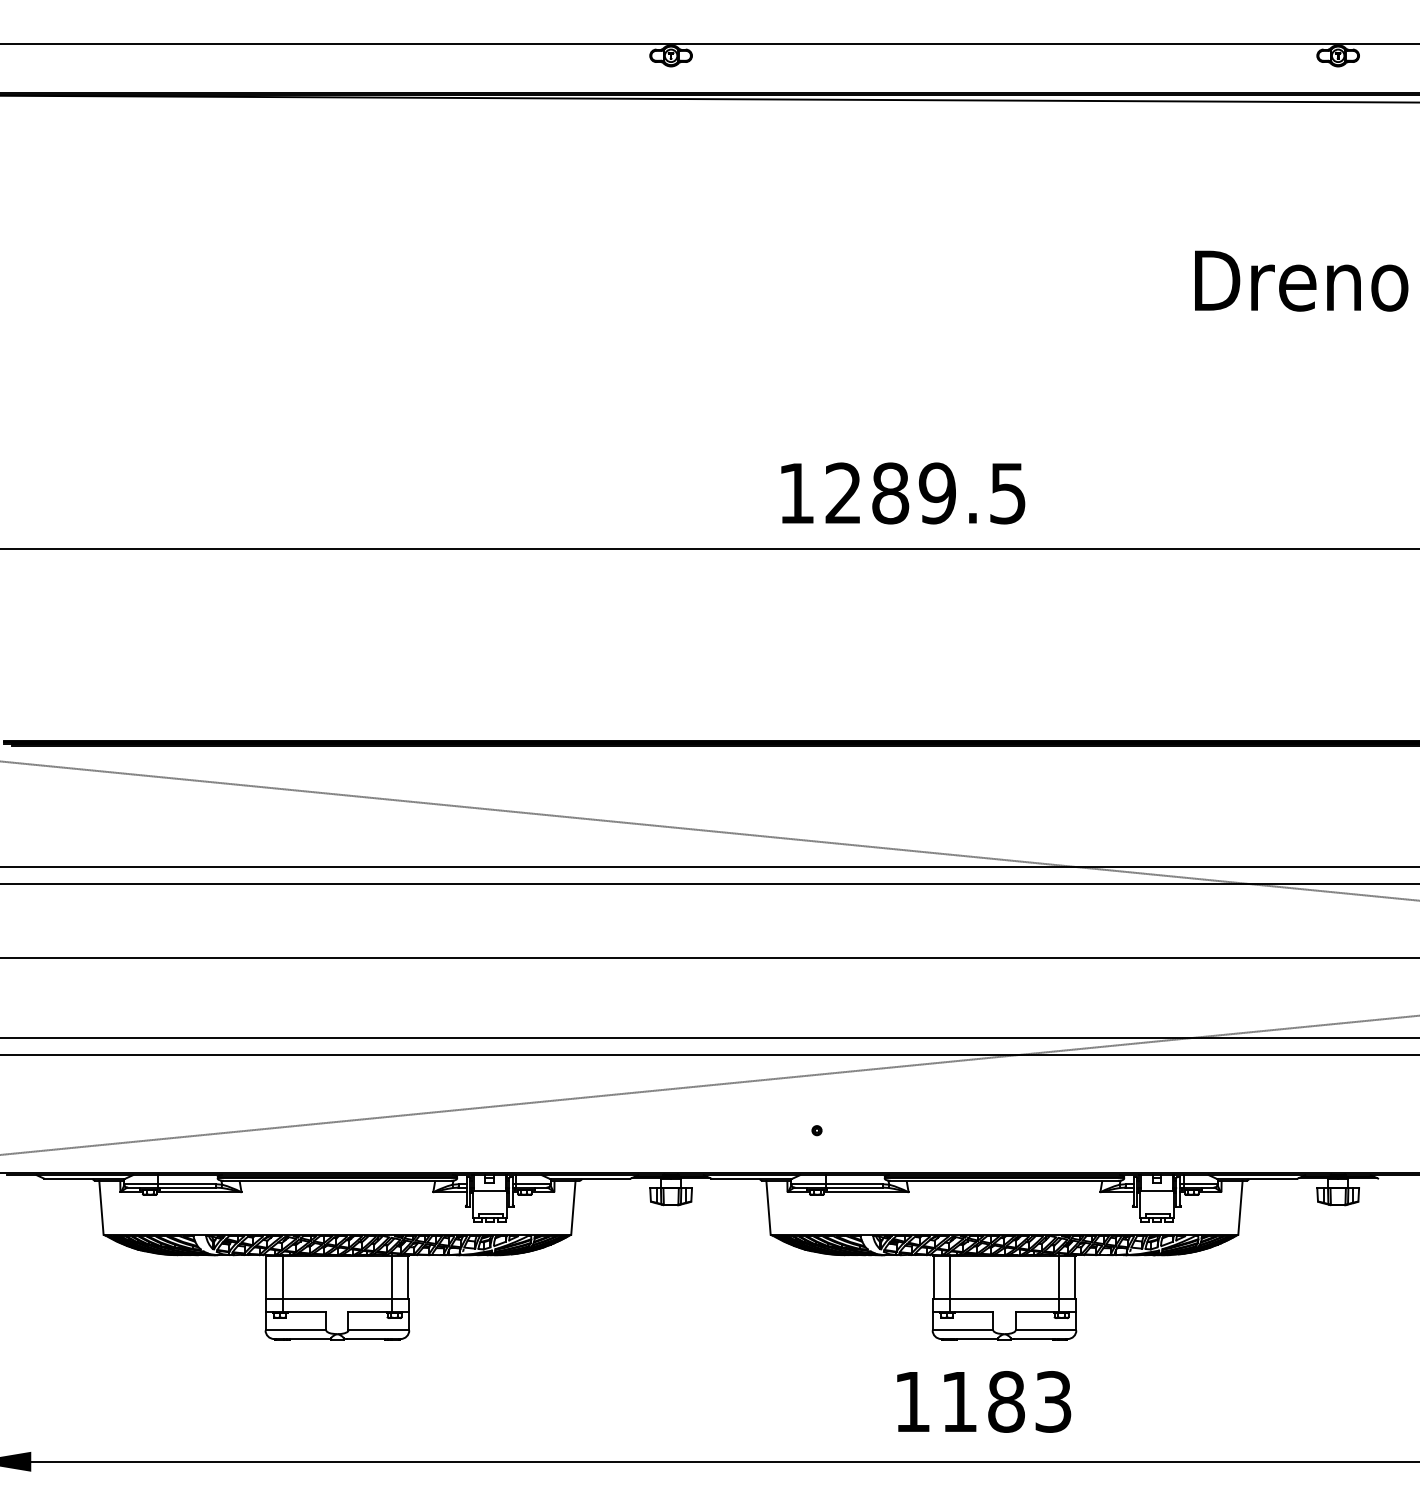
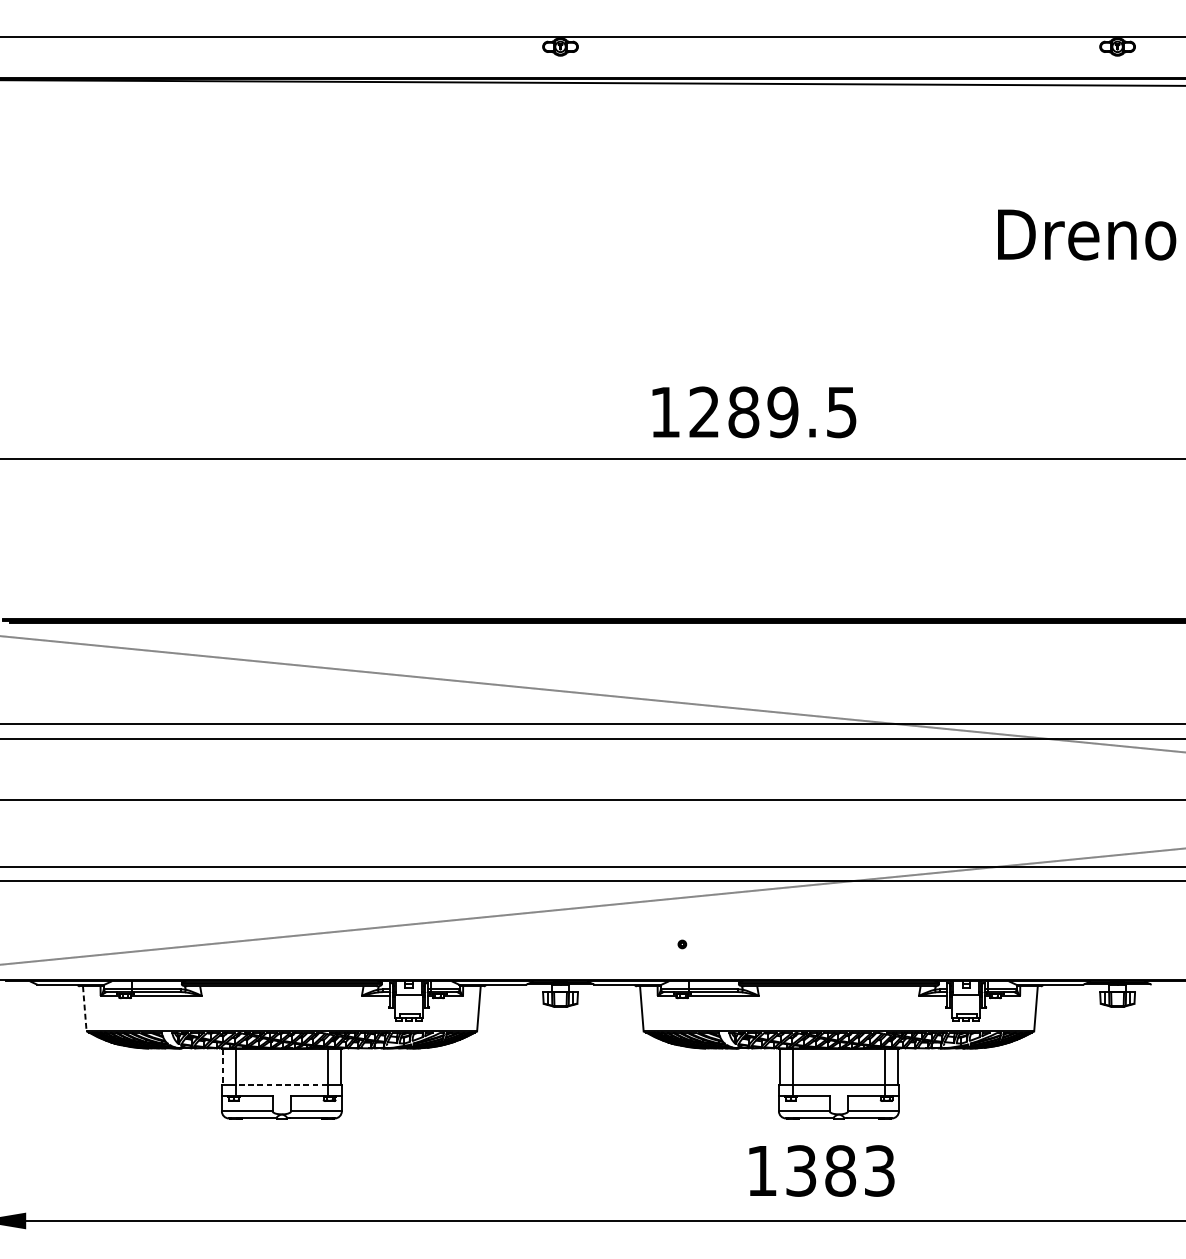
line: (101, 1208) -> (84, 1009), solid -> dashed
line: (266, 1277) -> (222, 1067), solid -> dashed
line: (337, 1298) -> (281, 1084), solid -> dashed
text: (959, 1401) -> (801, 1170), 1183 -> 1383

